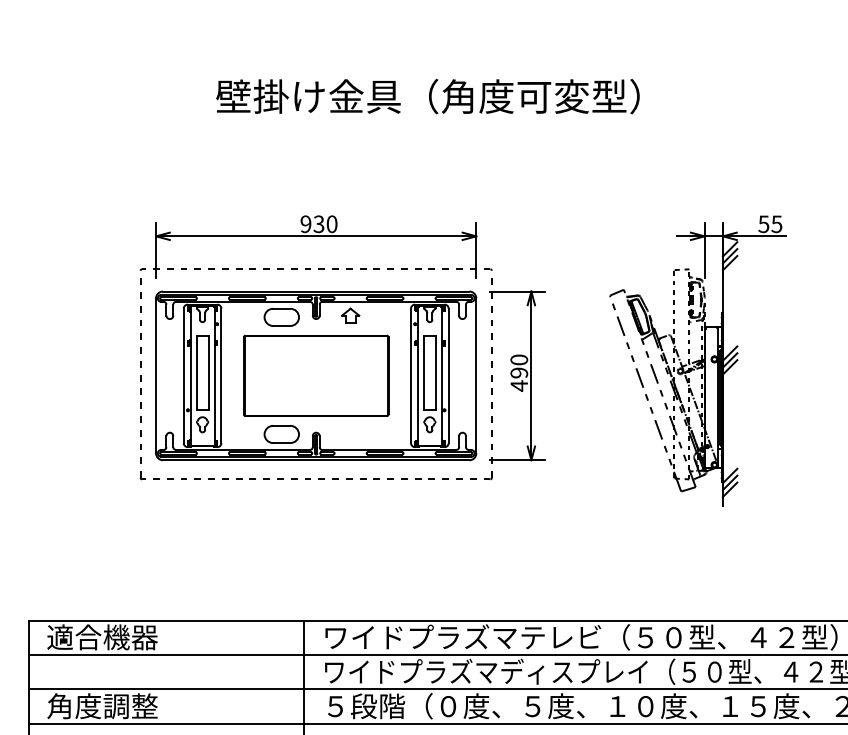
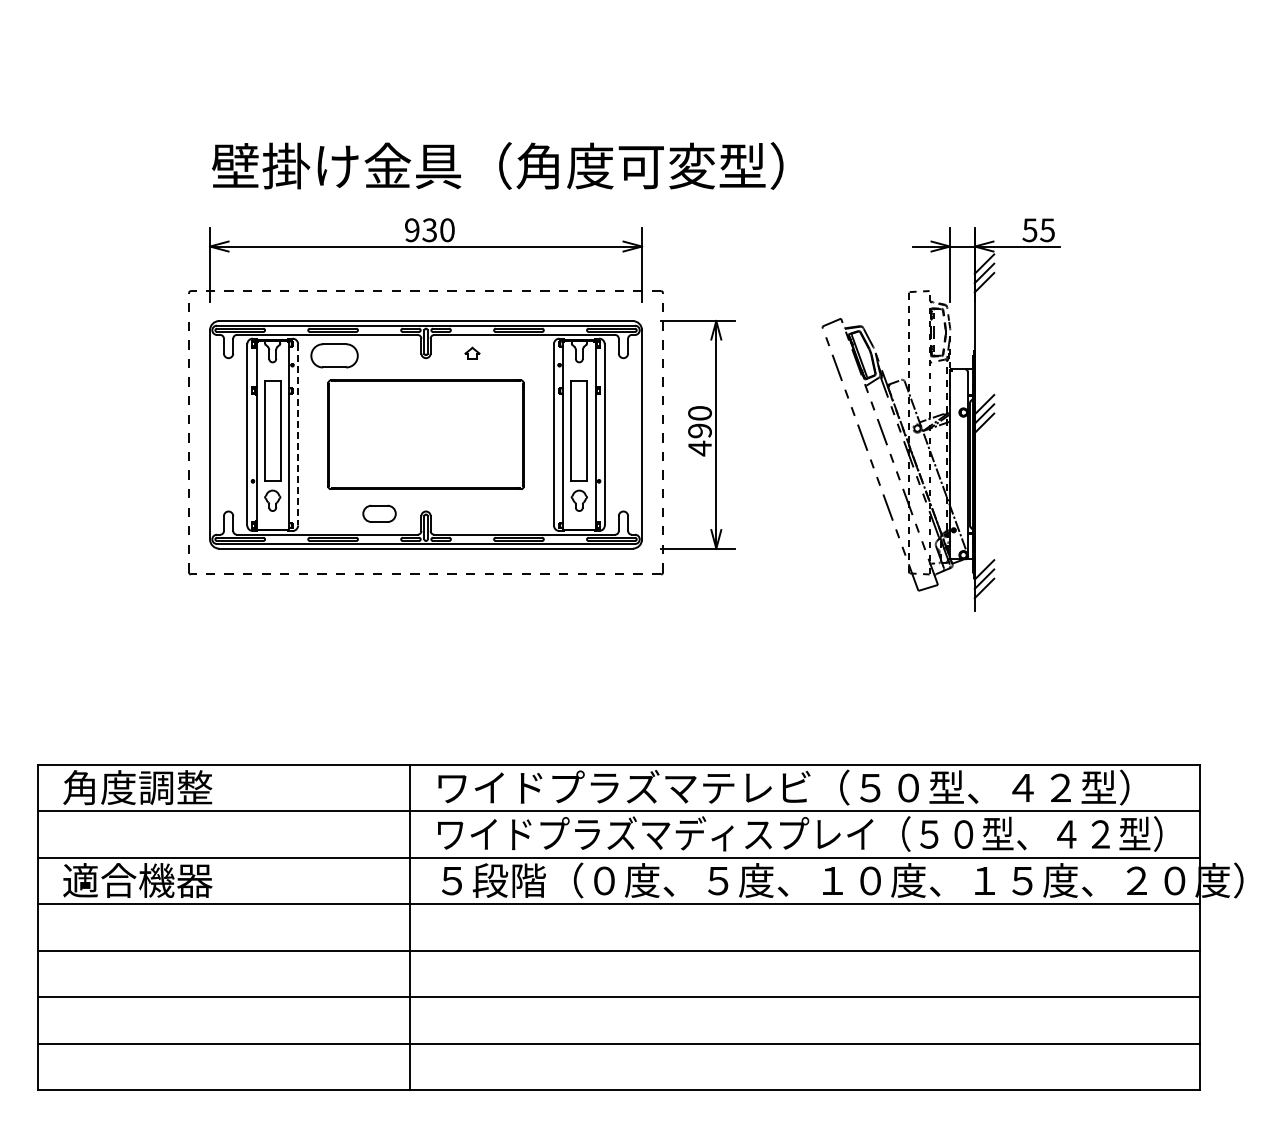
text: (427, 96) -> (497, 165), moved
part: (350, 315) -> (472, 353), size x0.6
part: (281, 317) -> (334, 355), moved
line: (221, 376) -> (298, 435), solid -> dashed
part: (281, 434) -> (379, 513), size x0.7
text: (102, 637) -> (137, 787), 適合機器 -> 角度調整
text: (102, 706) -> (137, 880), 角度調整 -> 適合機器

